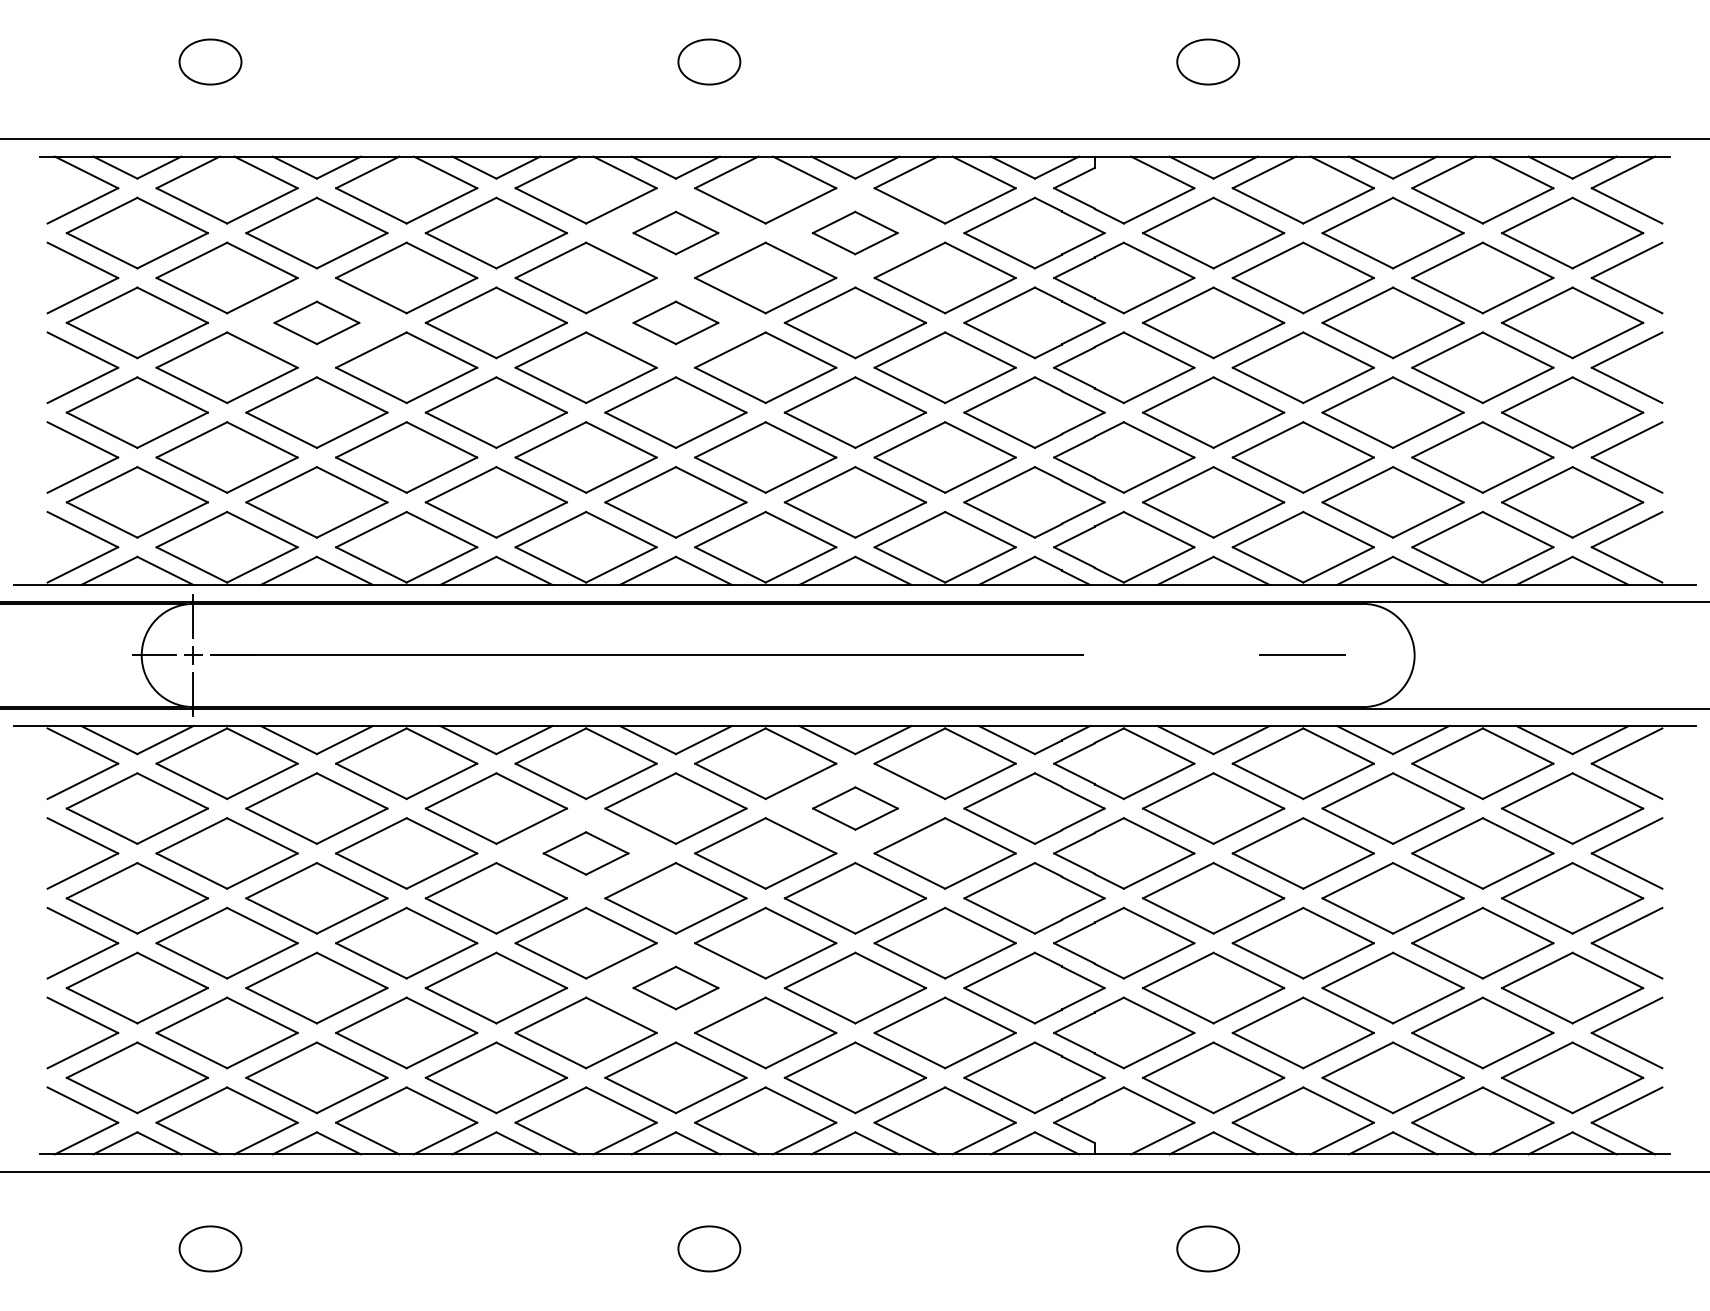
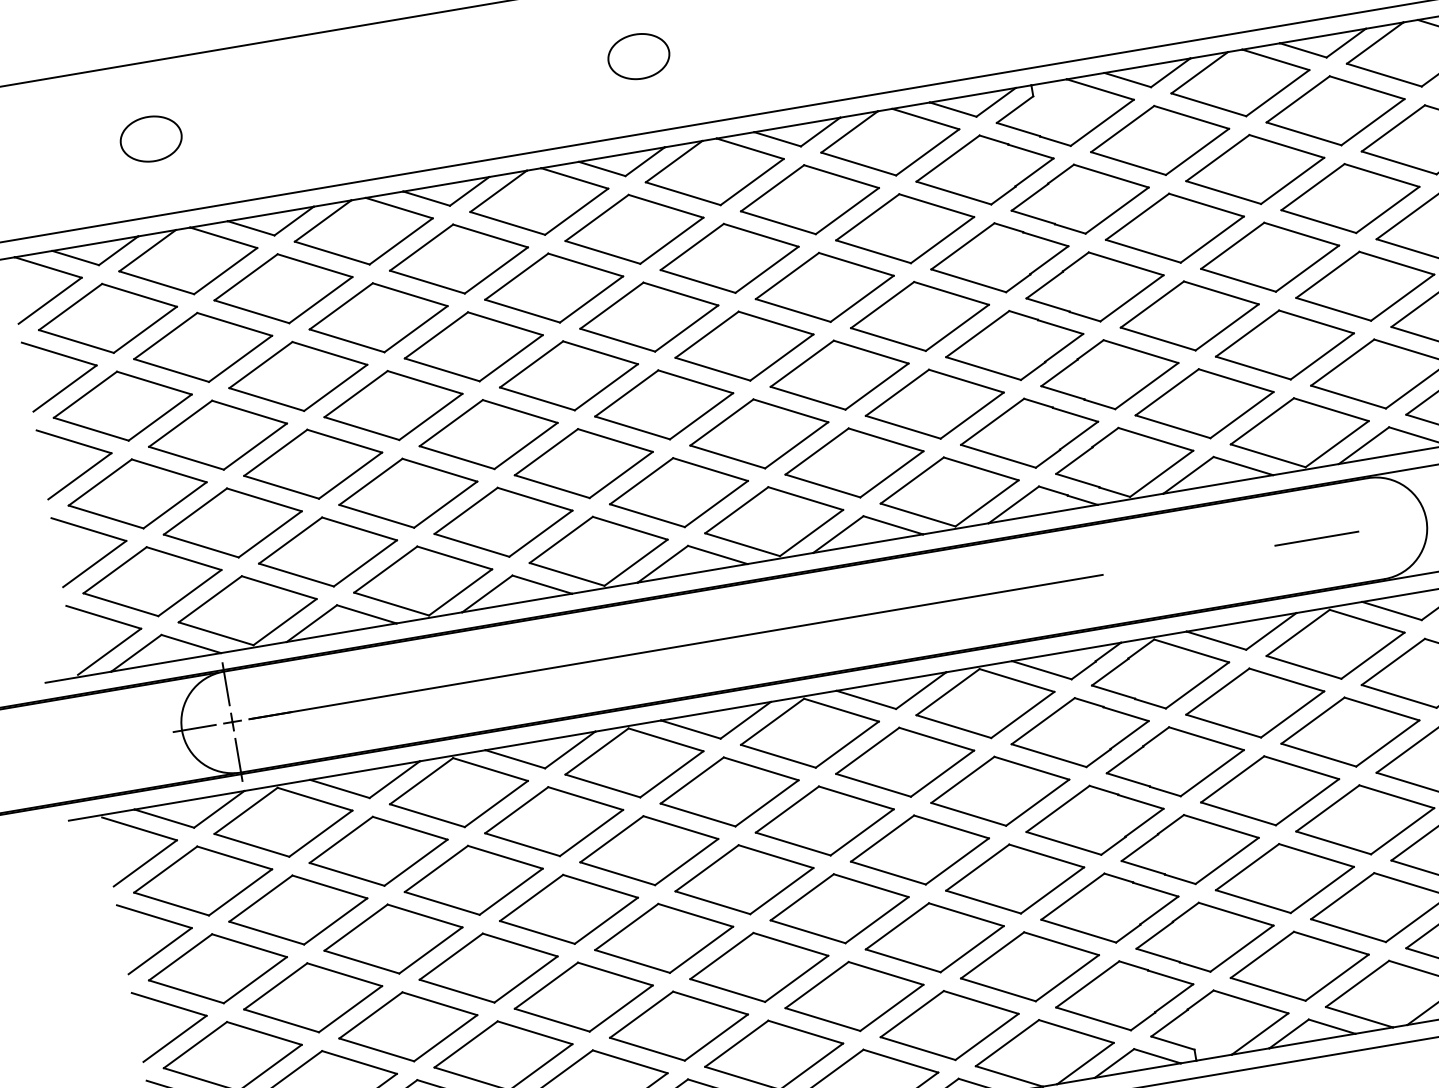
part: (675, 232) -> (633, 228), size x1.67
part: (854, 232) -> (808, 199), size x1.67
part: (316, 322) -> (297, 376), size x1.67
part: (675, 322) -> (648, 316), size x1.67
part: (855, 808) -> (905, 762), size x1.67
part: (585, 853) -> (648, 850), size x1.67
part: (675, 987) -> (758, 966), size x1.67

